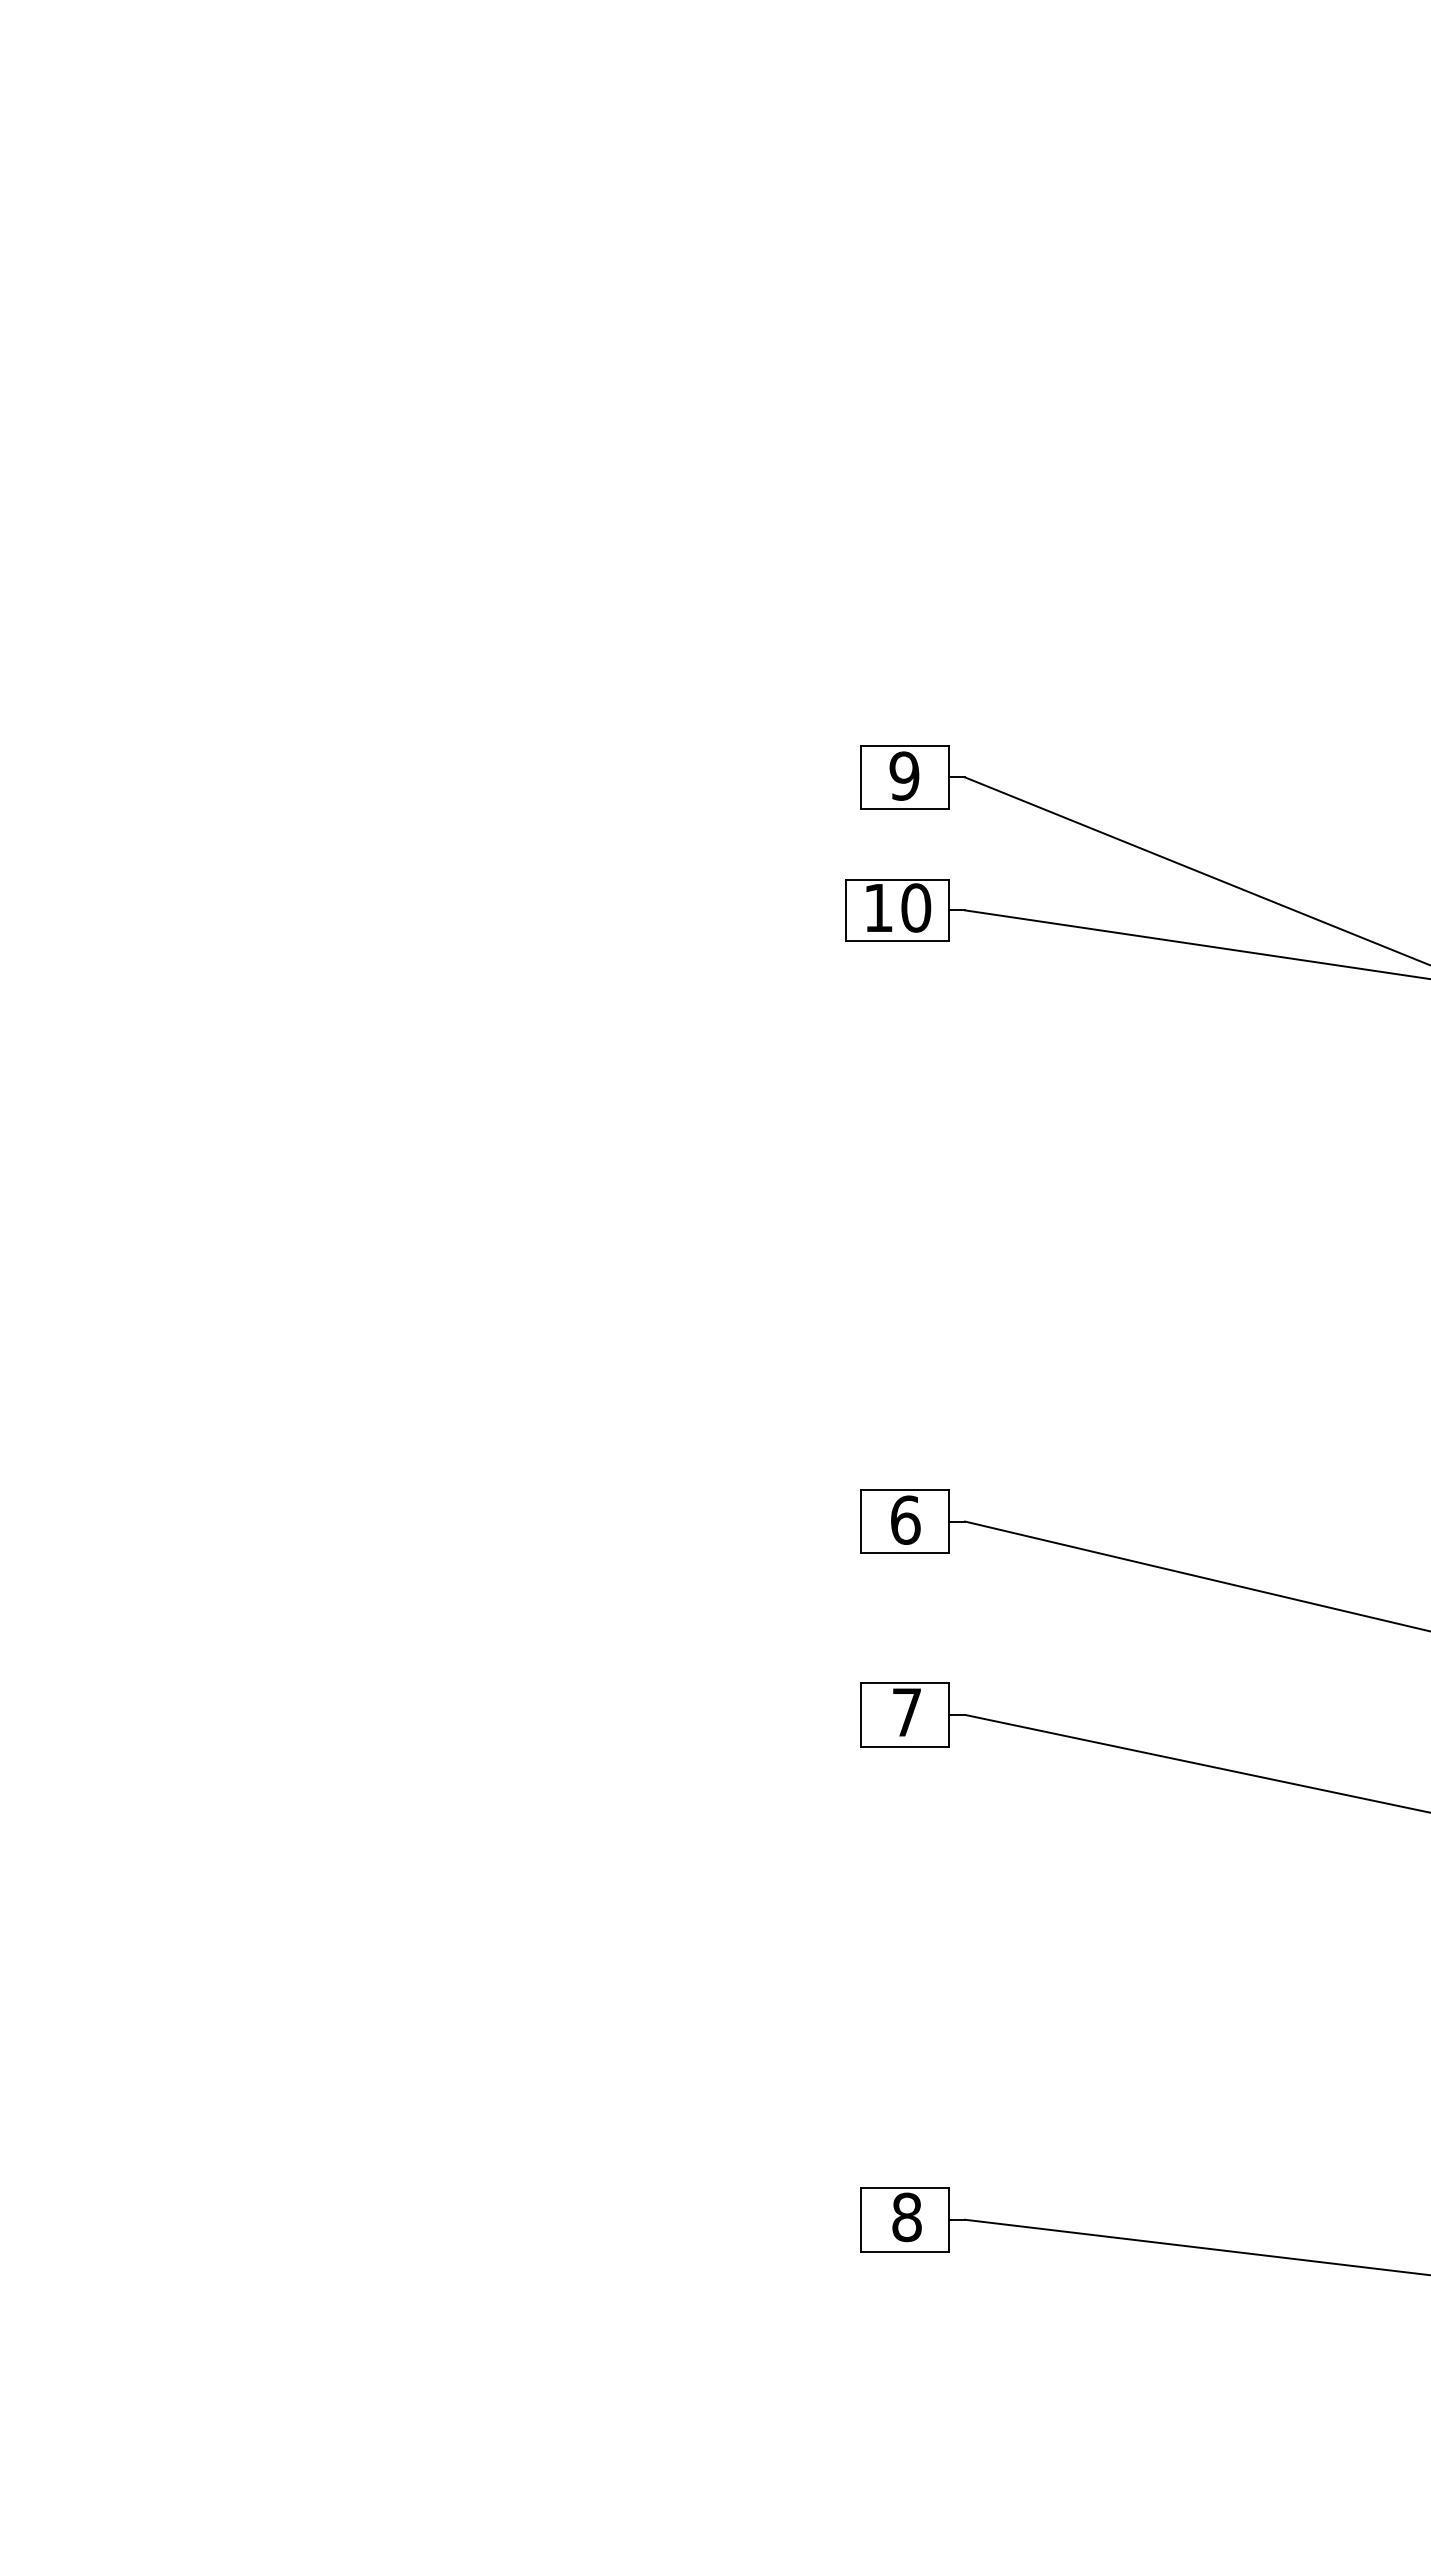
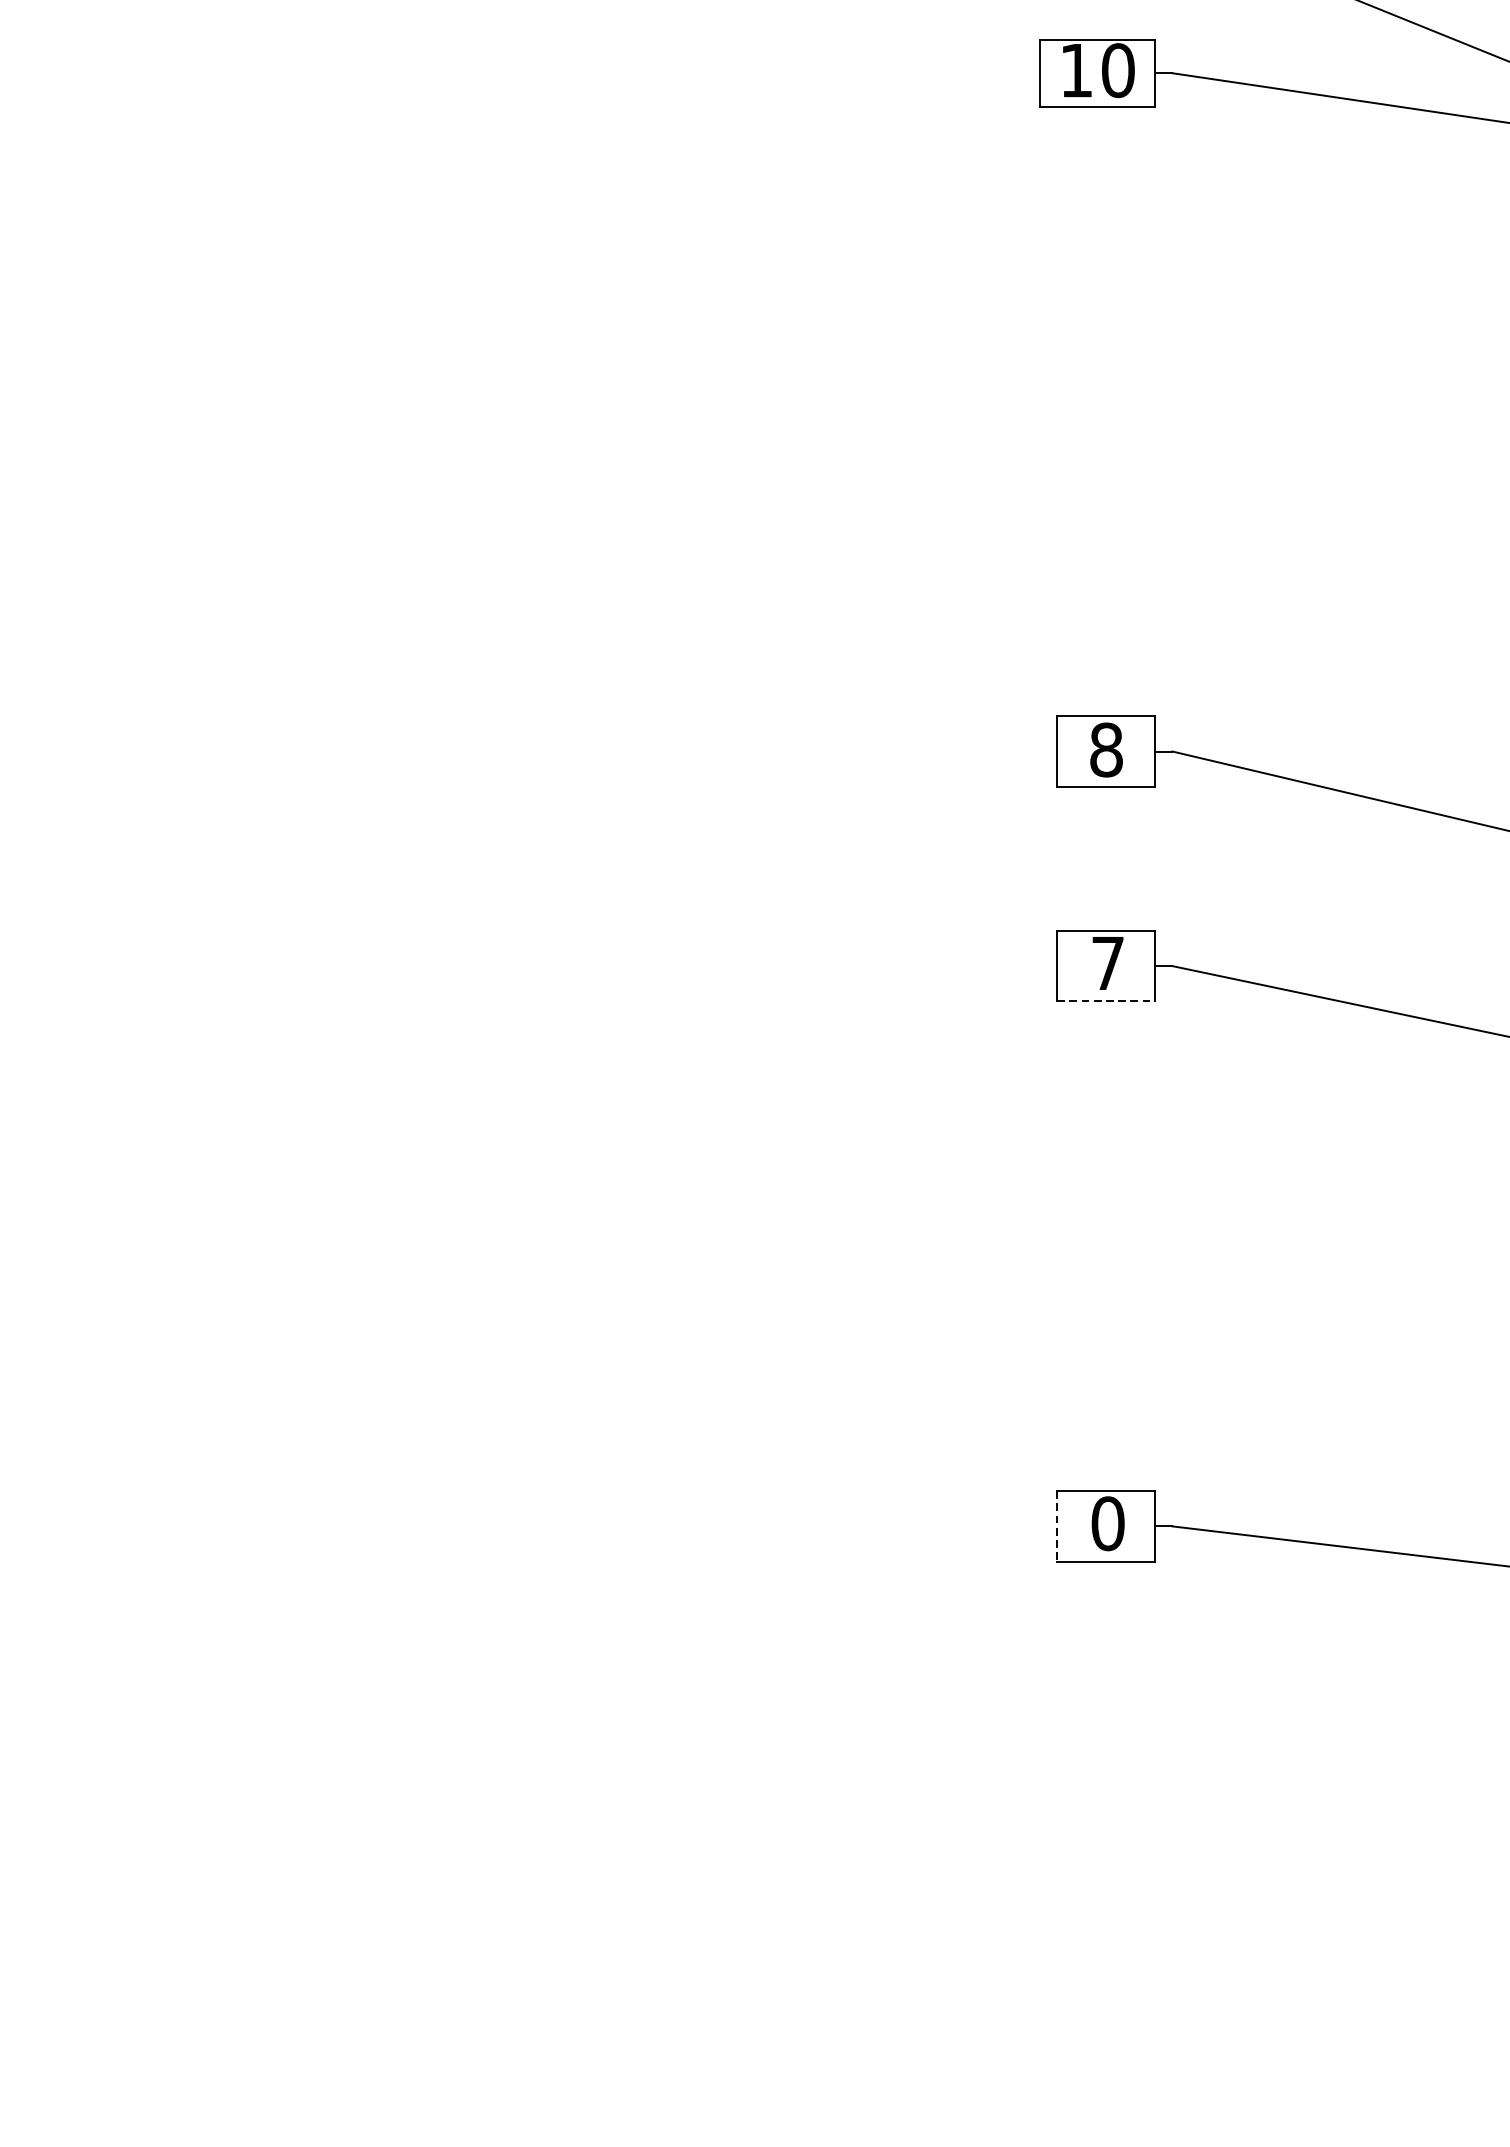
text: (905, 1519) -> (1106, 749), 6 -> 8
line: (905, 1746) -> (1106, 1001), solid -> dashed
text: (906, 2216) -> (1107, 1522), 8 -> 0
line: (861, 2219) -> (1057, 1526), solid -> dashed

